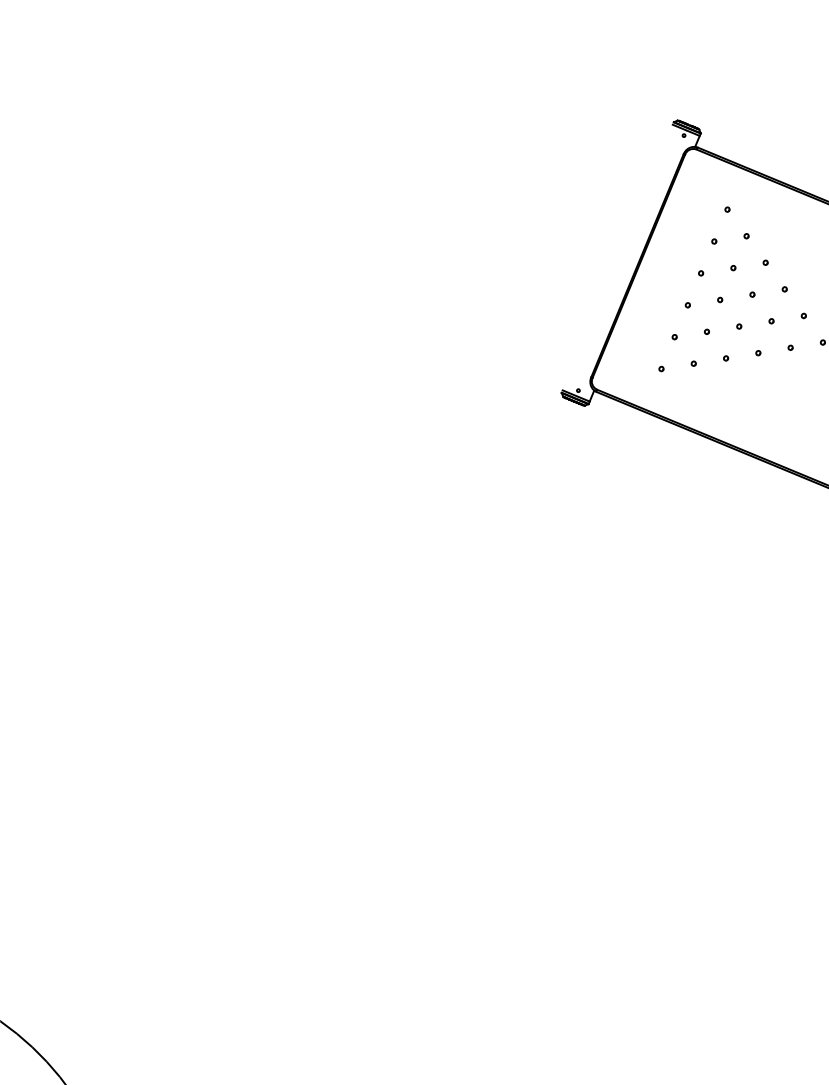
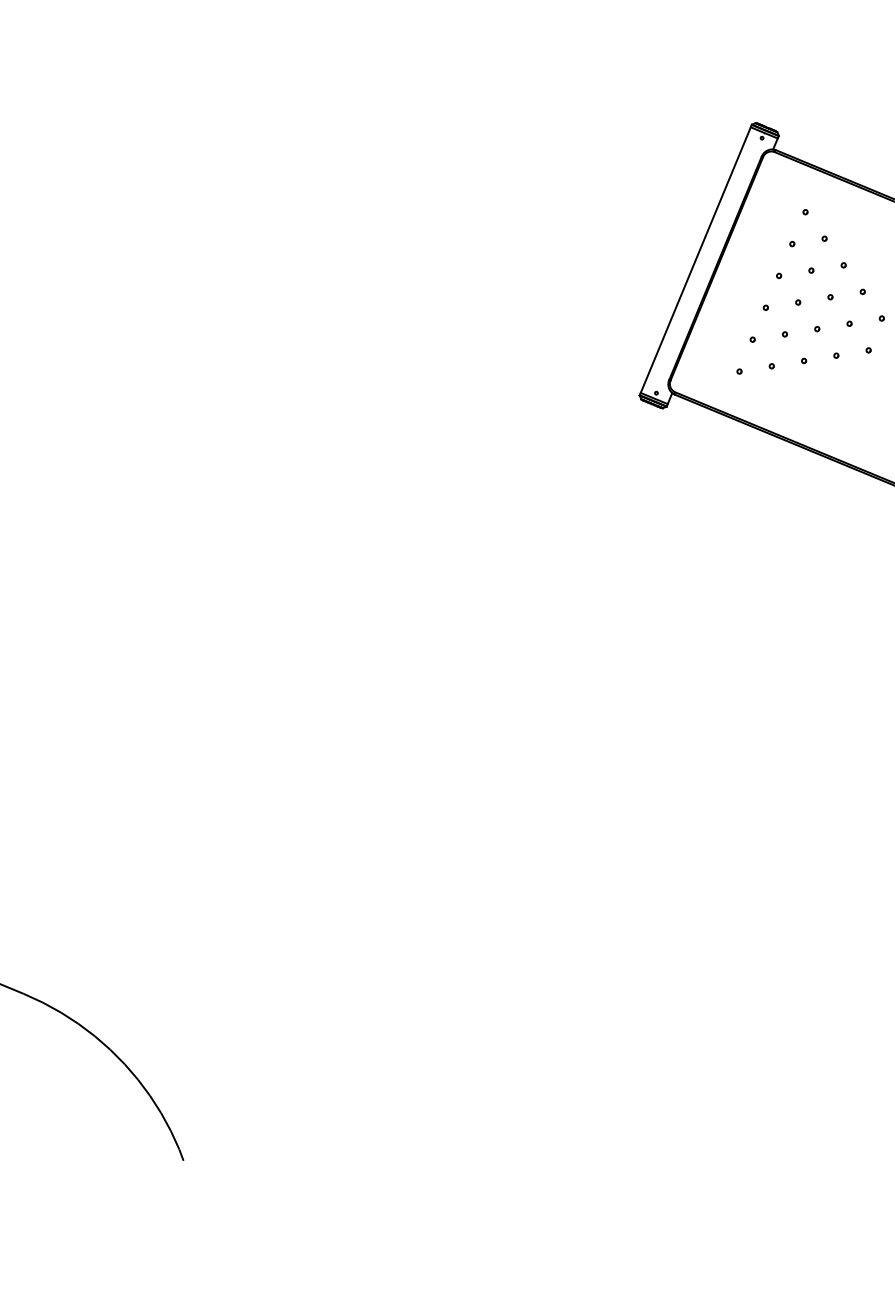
line: (617, 256) -> (695, 259), added

